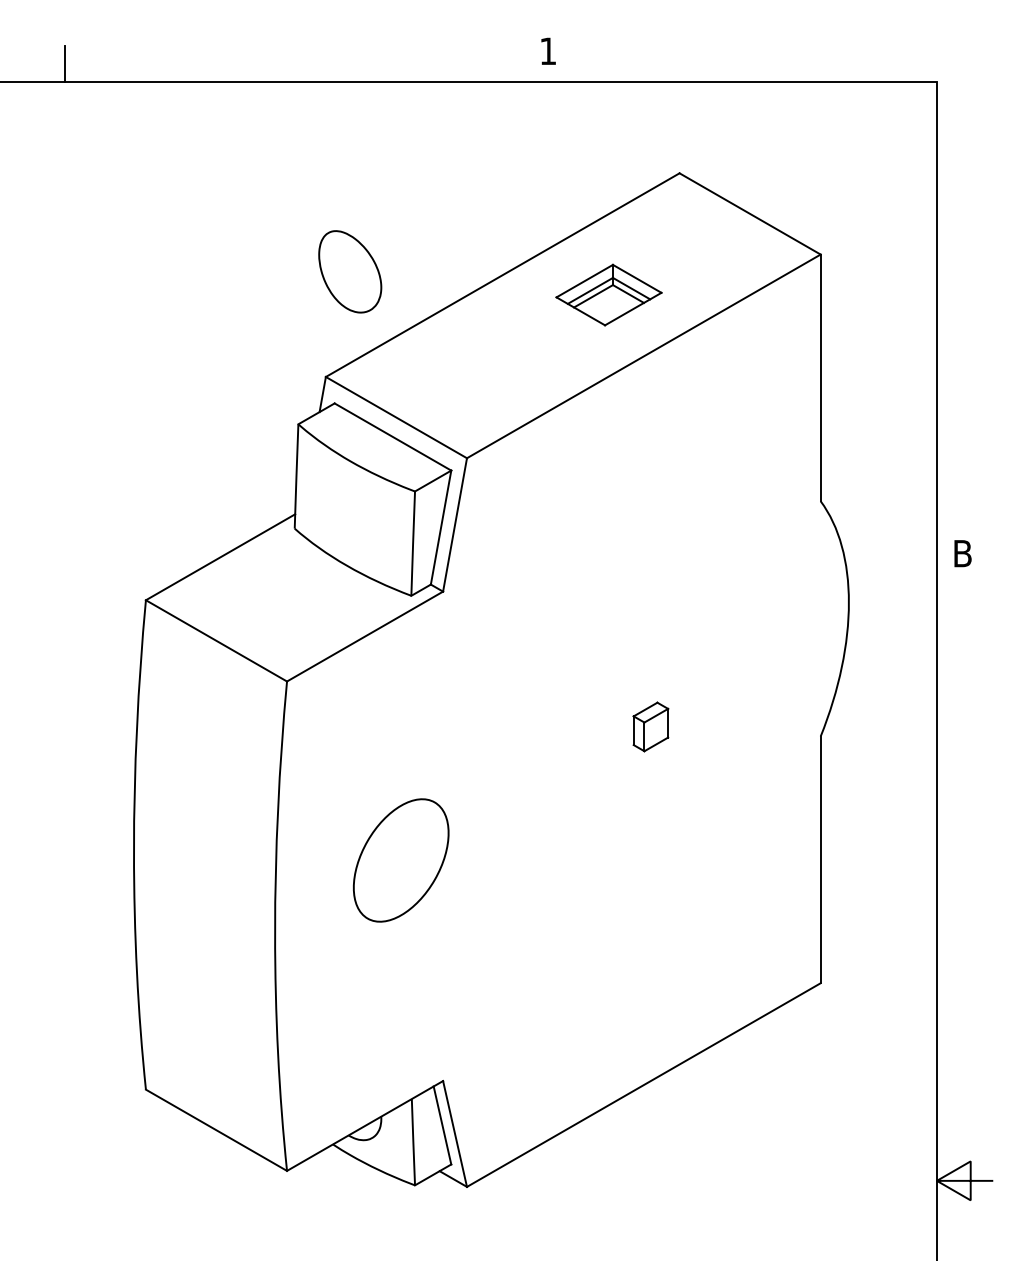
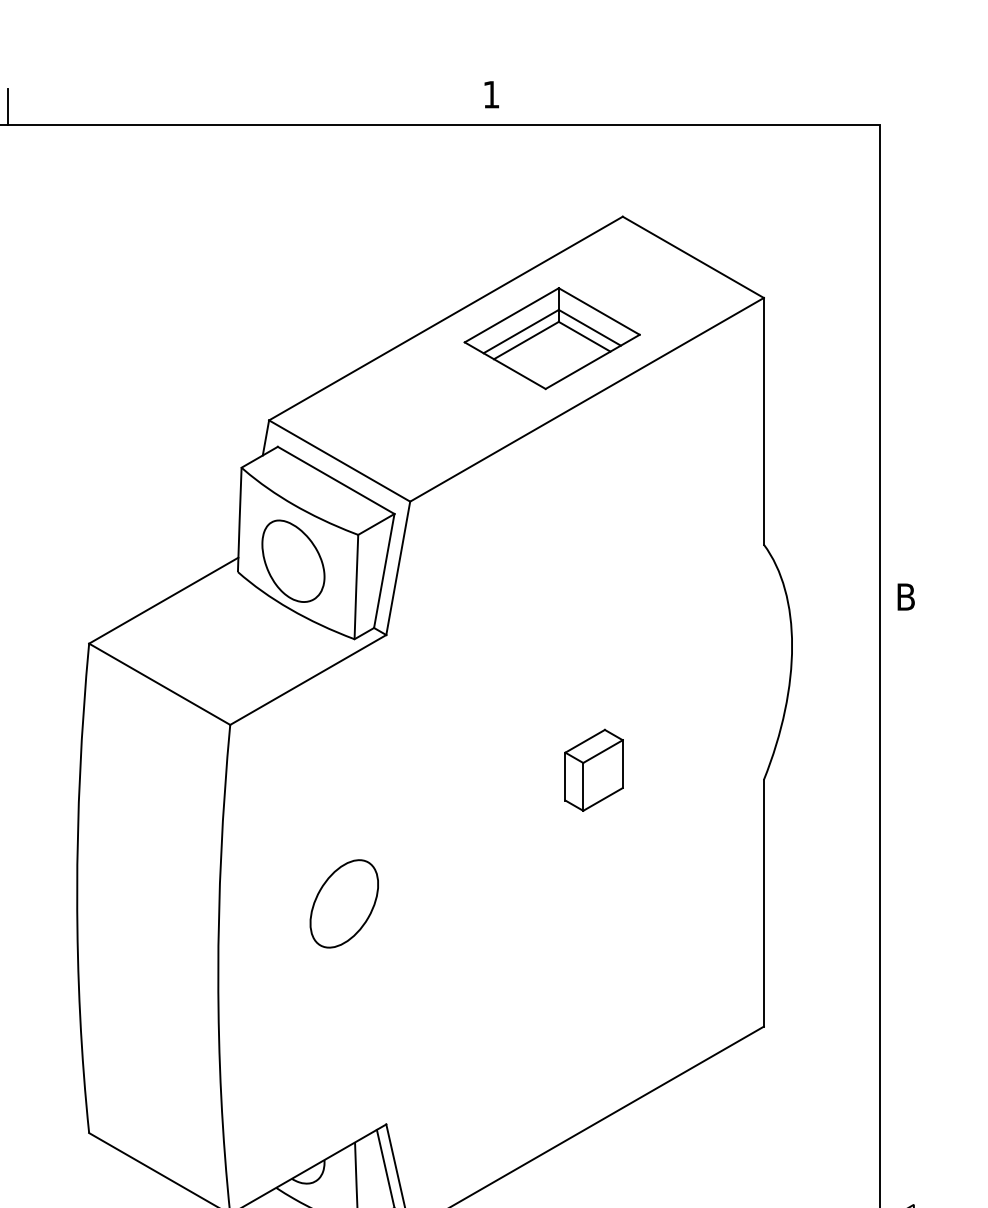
part: (350, 271) -> (293, 560), moved
part: (608, 294) -> (551, 337), size x1.67
part: (650, 726) -> (593, 769), size x1.67
part: (400, 860) -> (343, 903), size x0.71

